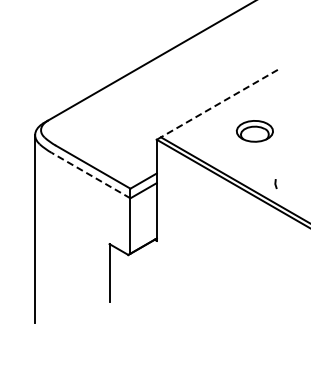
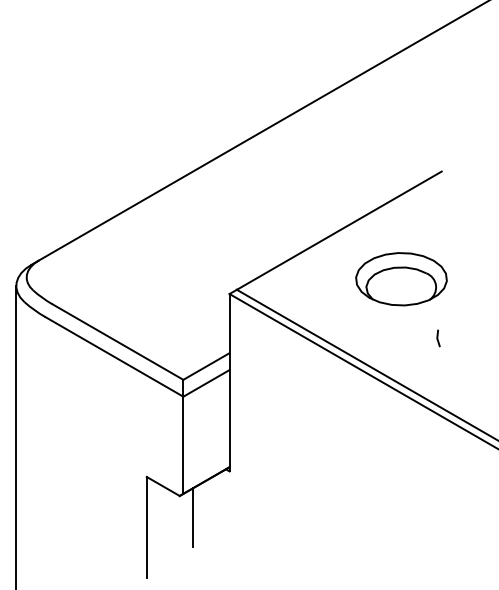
line: (218, 103) -> (337, 230), dashed -> solid
part: (254, 131) -> (400, 279), size x1.43
line: (90, 175) -> (113, 356), dashed -> solid
line: (275, 184) -> (437, 339), moved
line: (135, 267) -> (192, 517), added

